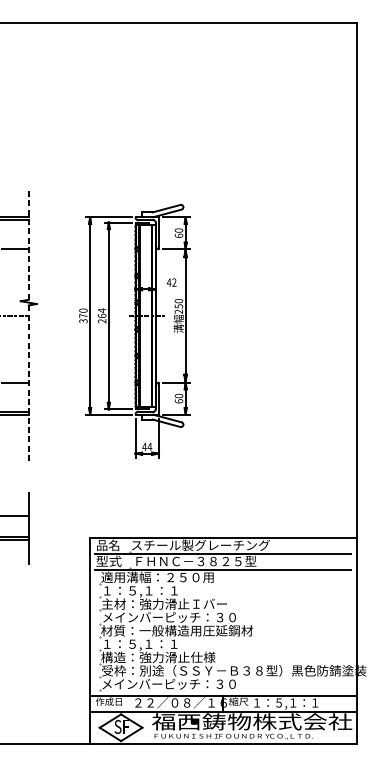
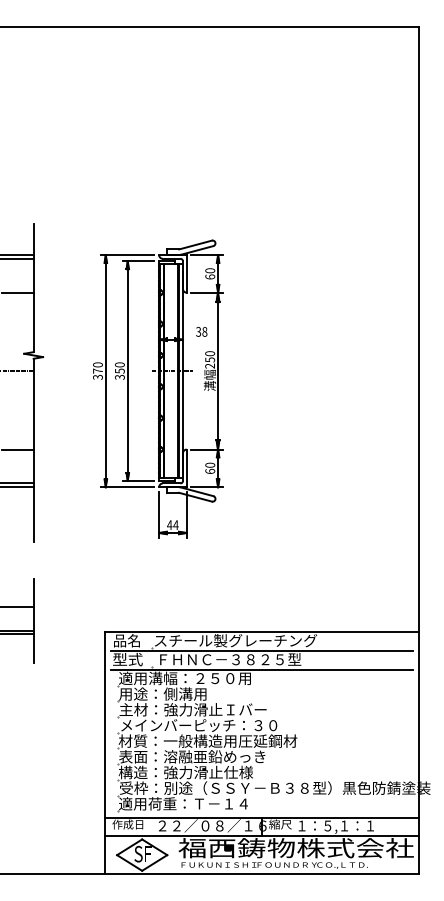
line: (28, 244) -> (33, 287), dashed -> solid
text: (171, 282) -> (201, 331), 42 -> 38
text: (101, 315) -> (119, 370), 264 -> 350
line: (28, 383) -> (33, 450), dashed -> solid
text: (139, 591) -> (163, 694), １：５,１：１ -> 用途：側溝用
text: (163, 644) -> (192, 757), １：５,１：１ -> 表面：溶融亜鉛めっき
text: (169, 683) -> (198, 803), メインバーピッチ：３０ -> 適用荷重：Ｔ－１４

